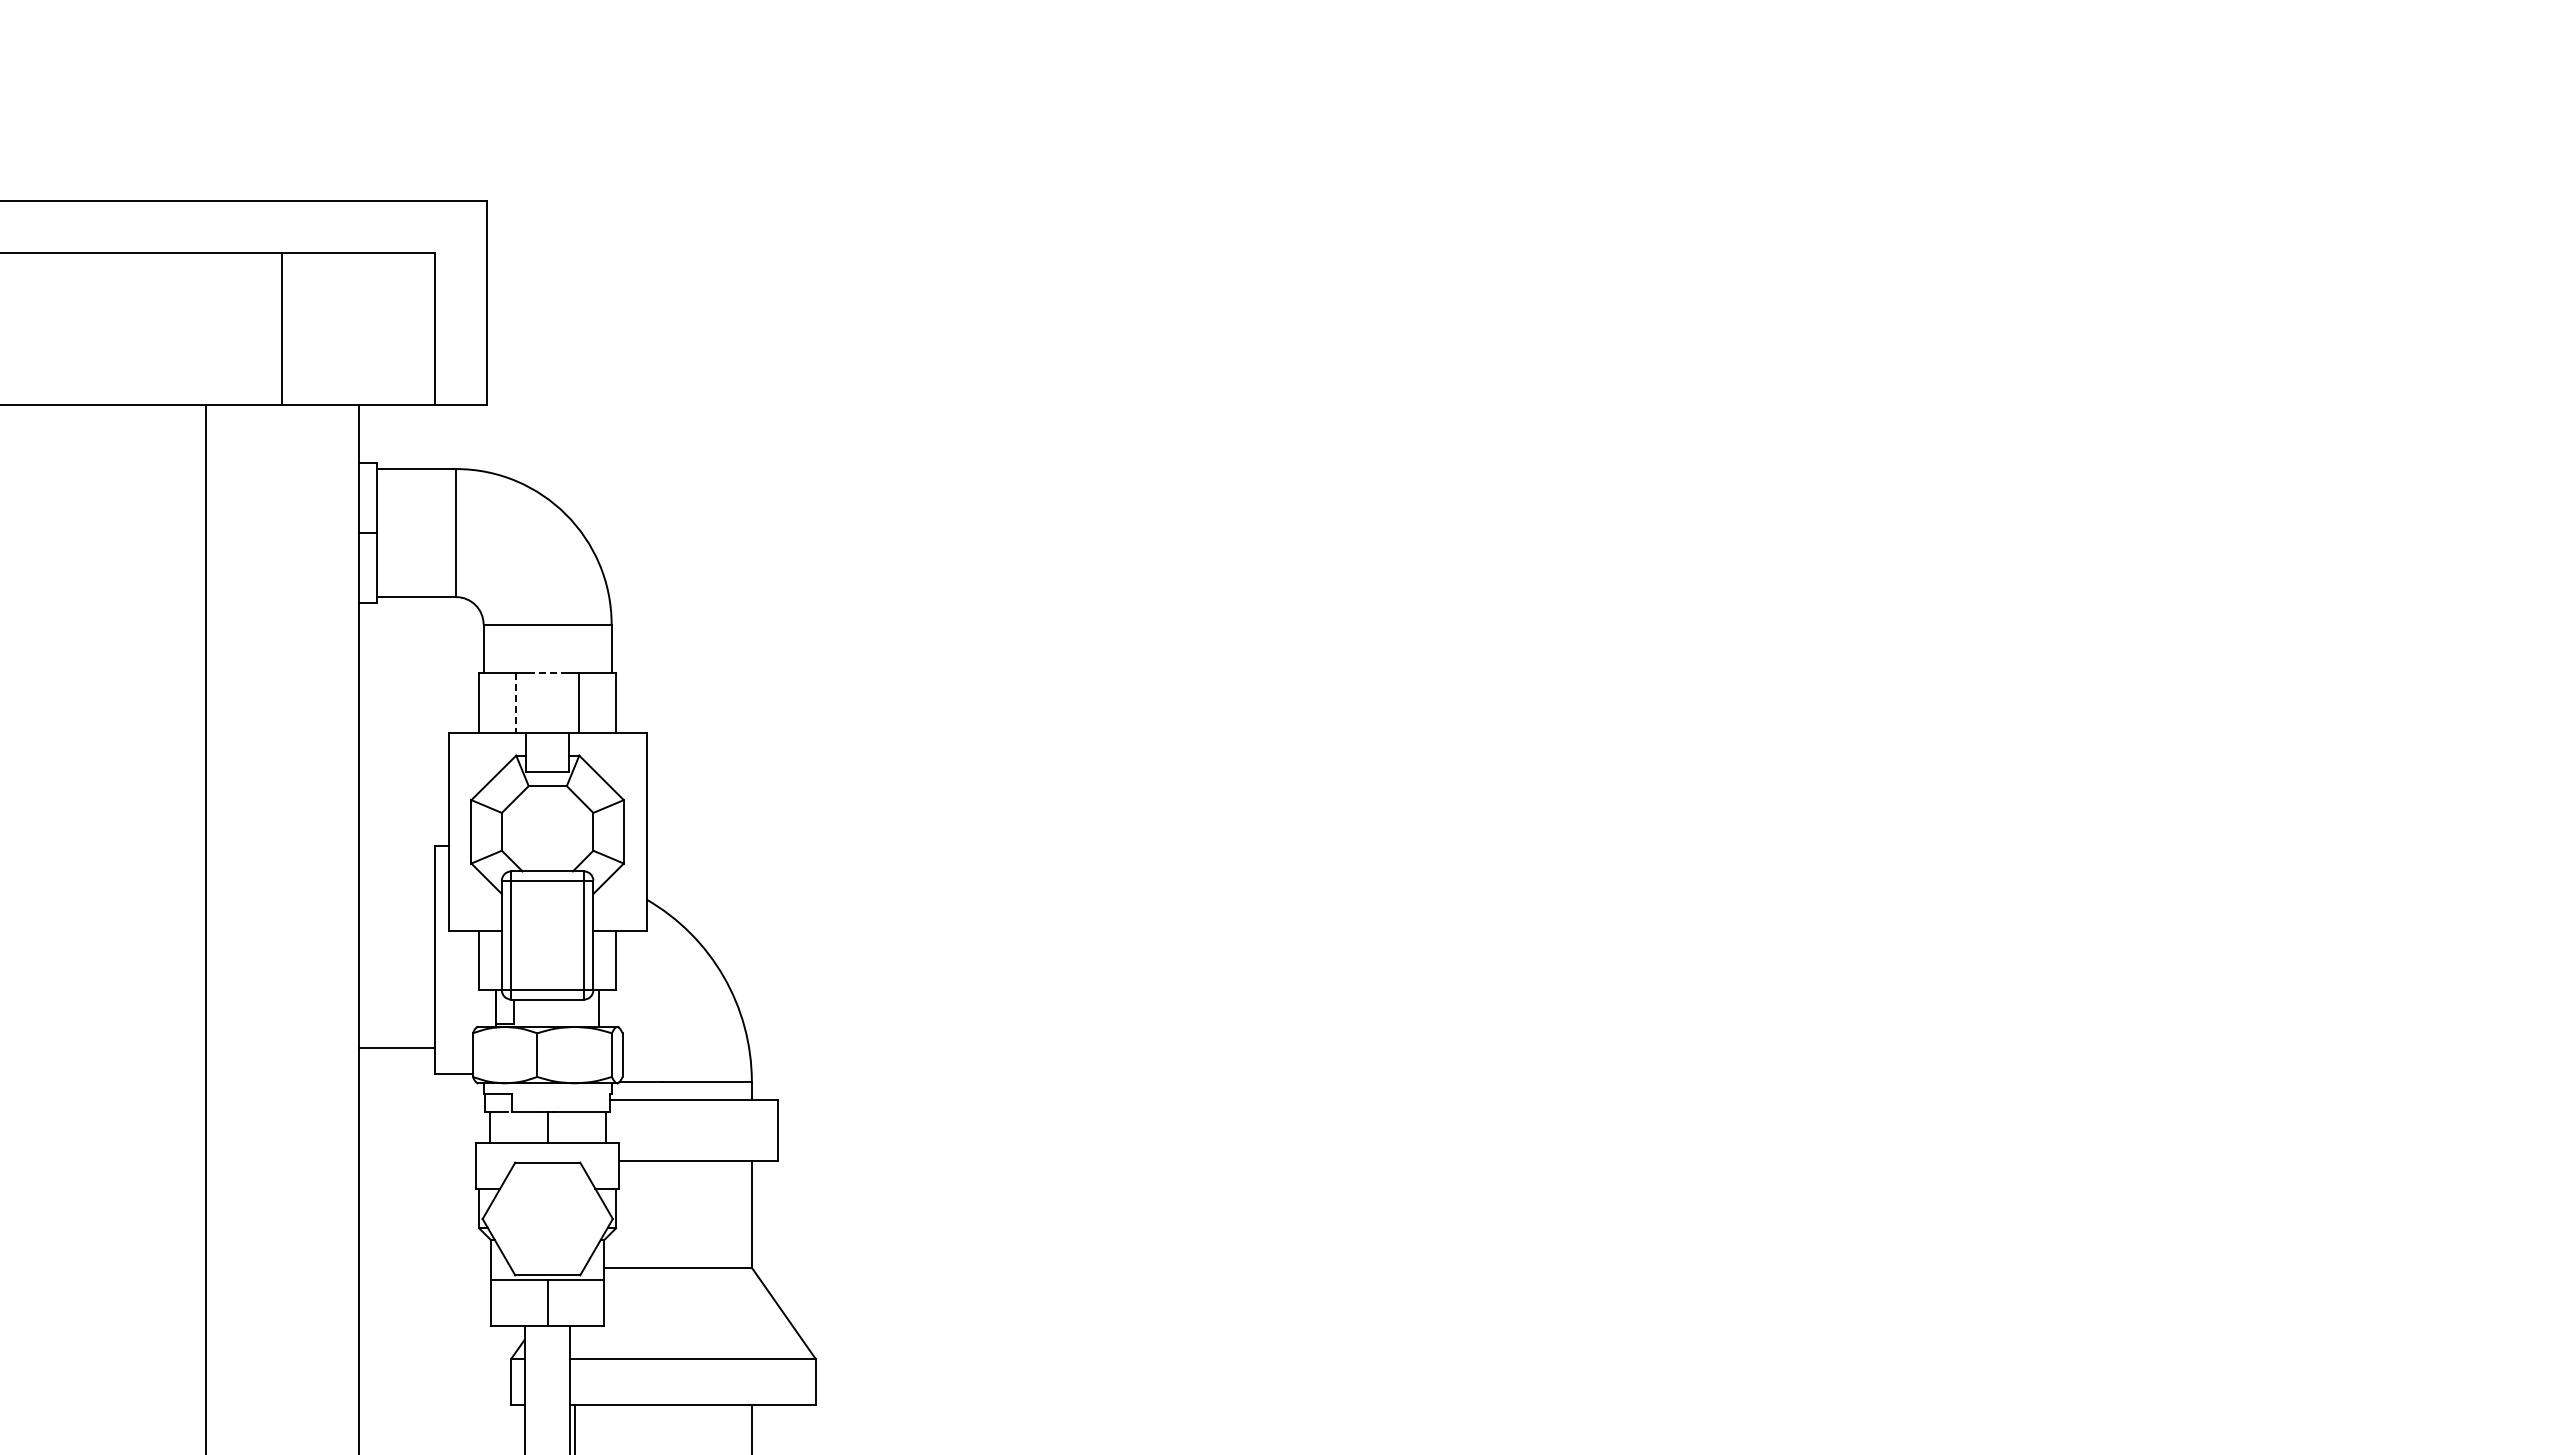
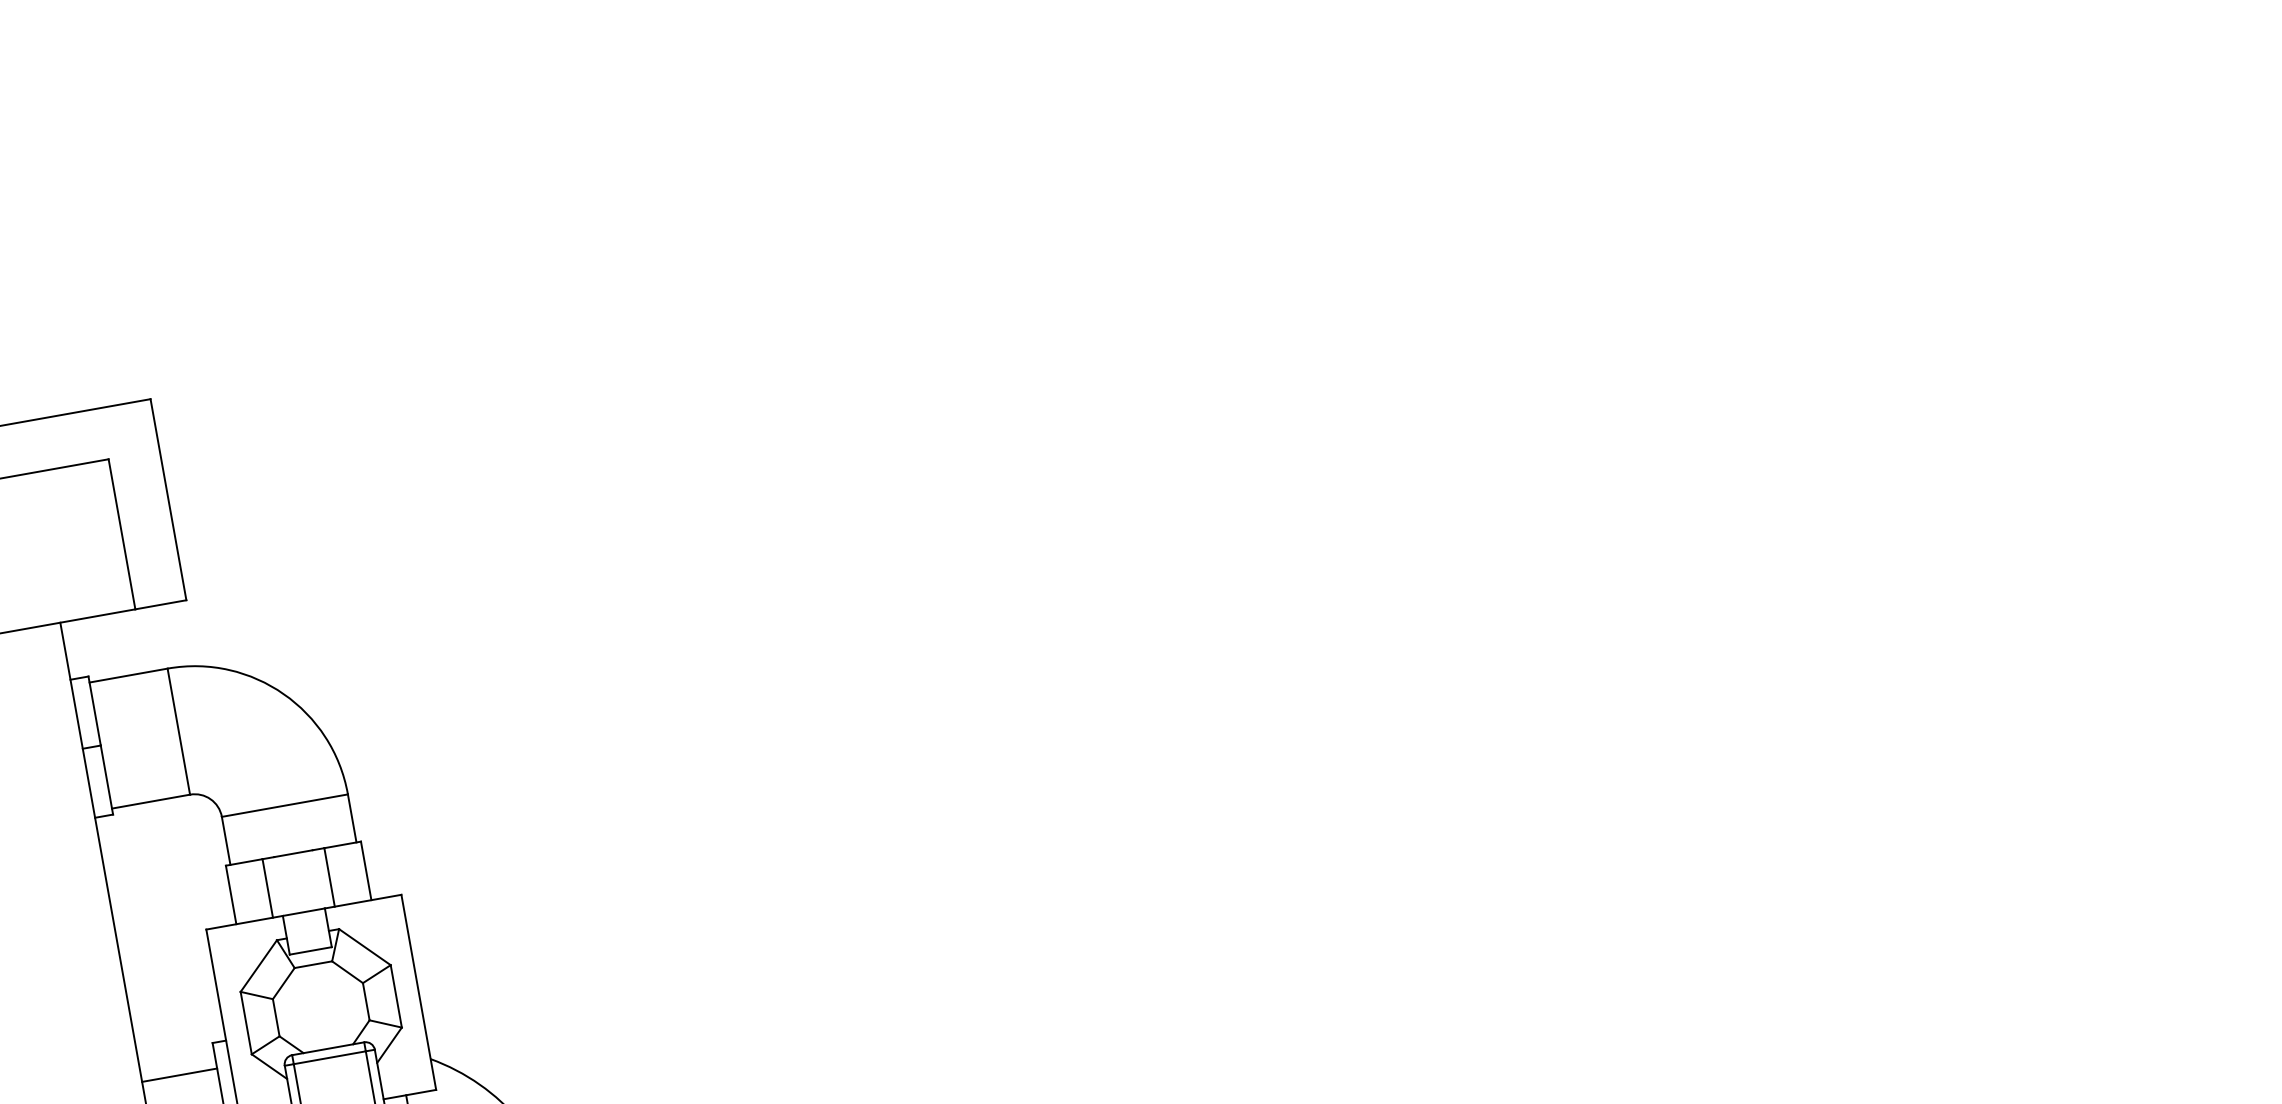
line: (547, 673) -> (293, 853), dashed -> solid
line: (516, 703) -> (268, 888), dashed -> solid
line: (396, 871) -> (179, 1075), added

